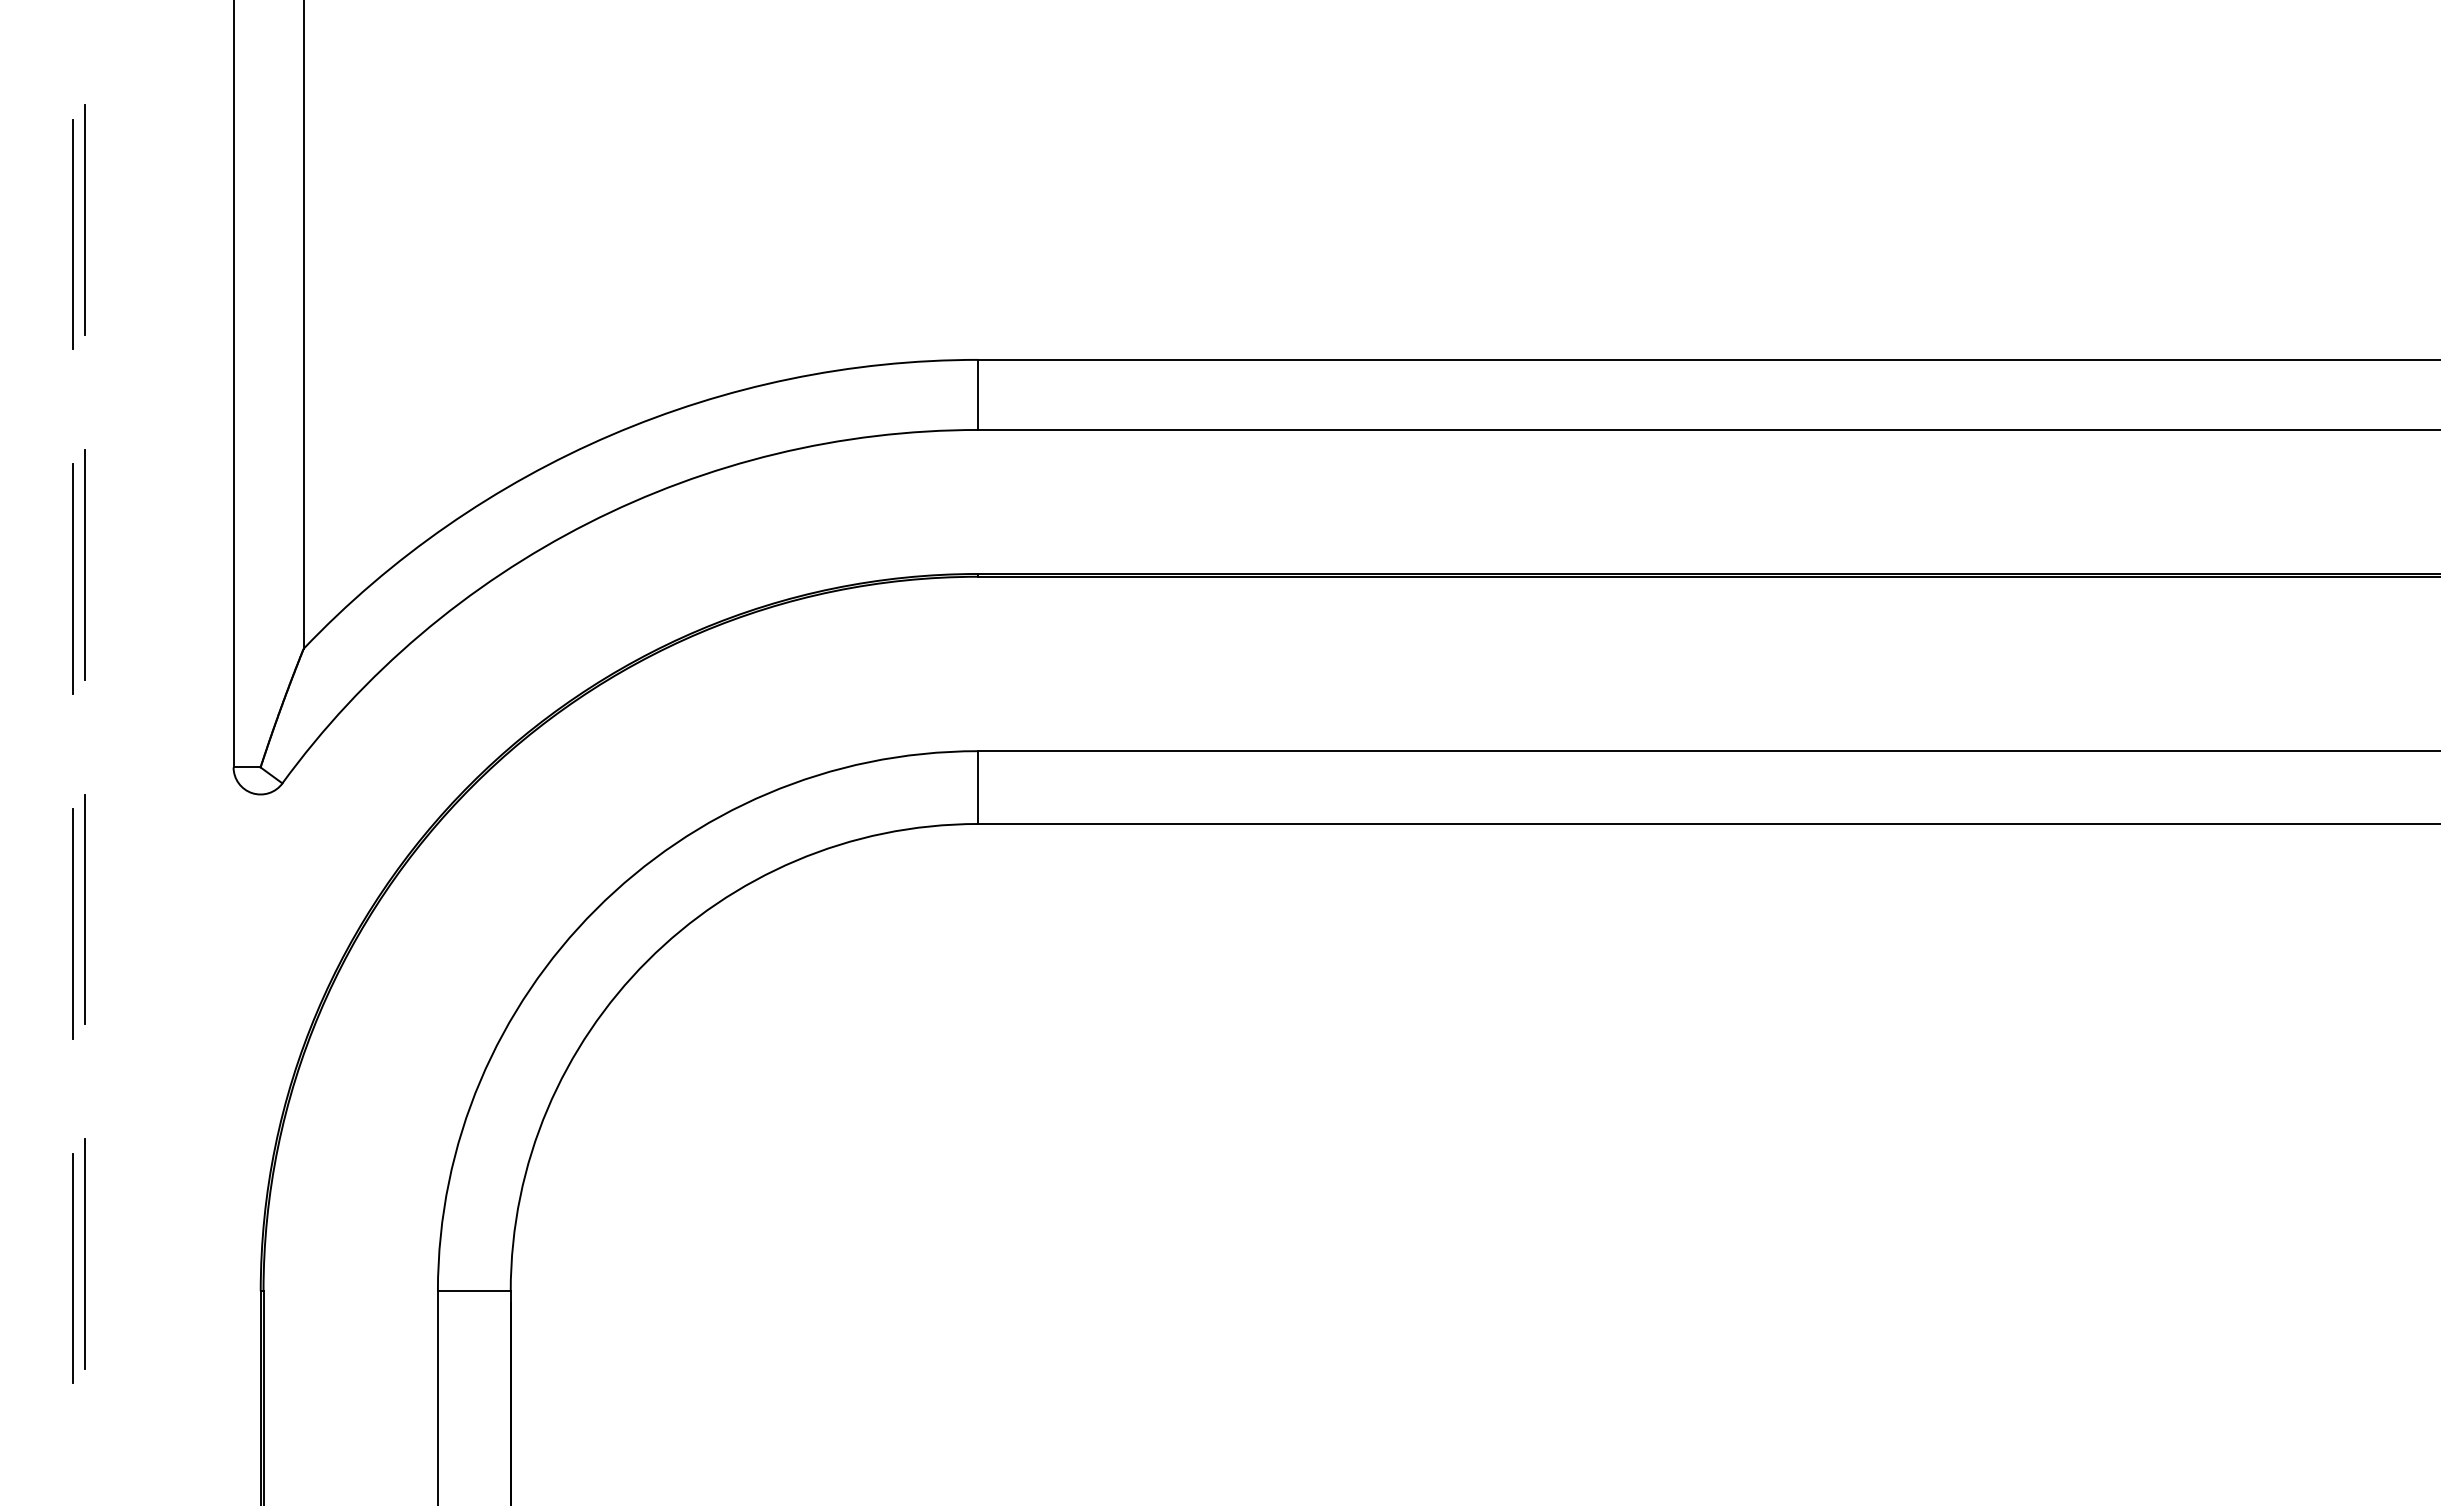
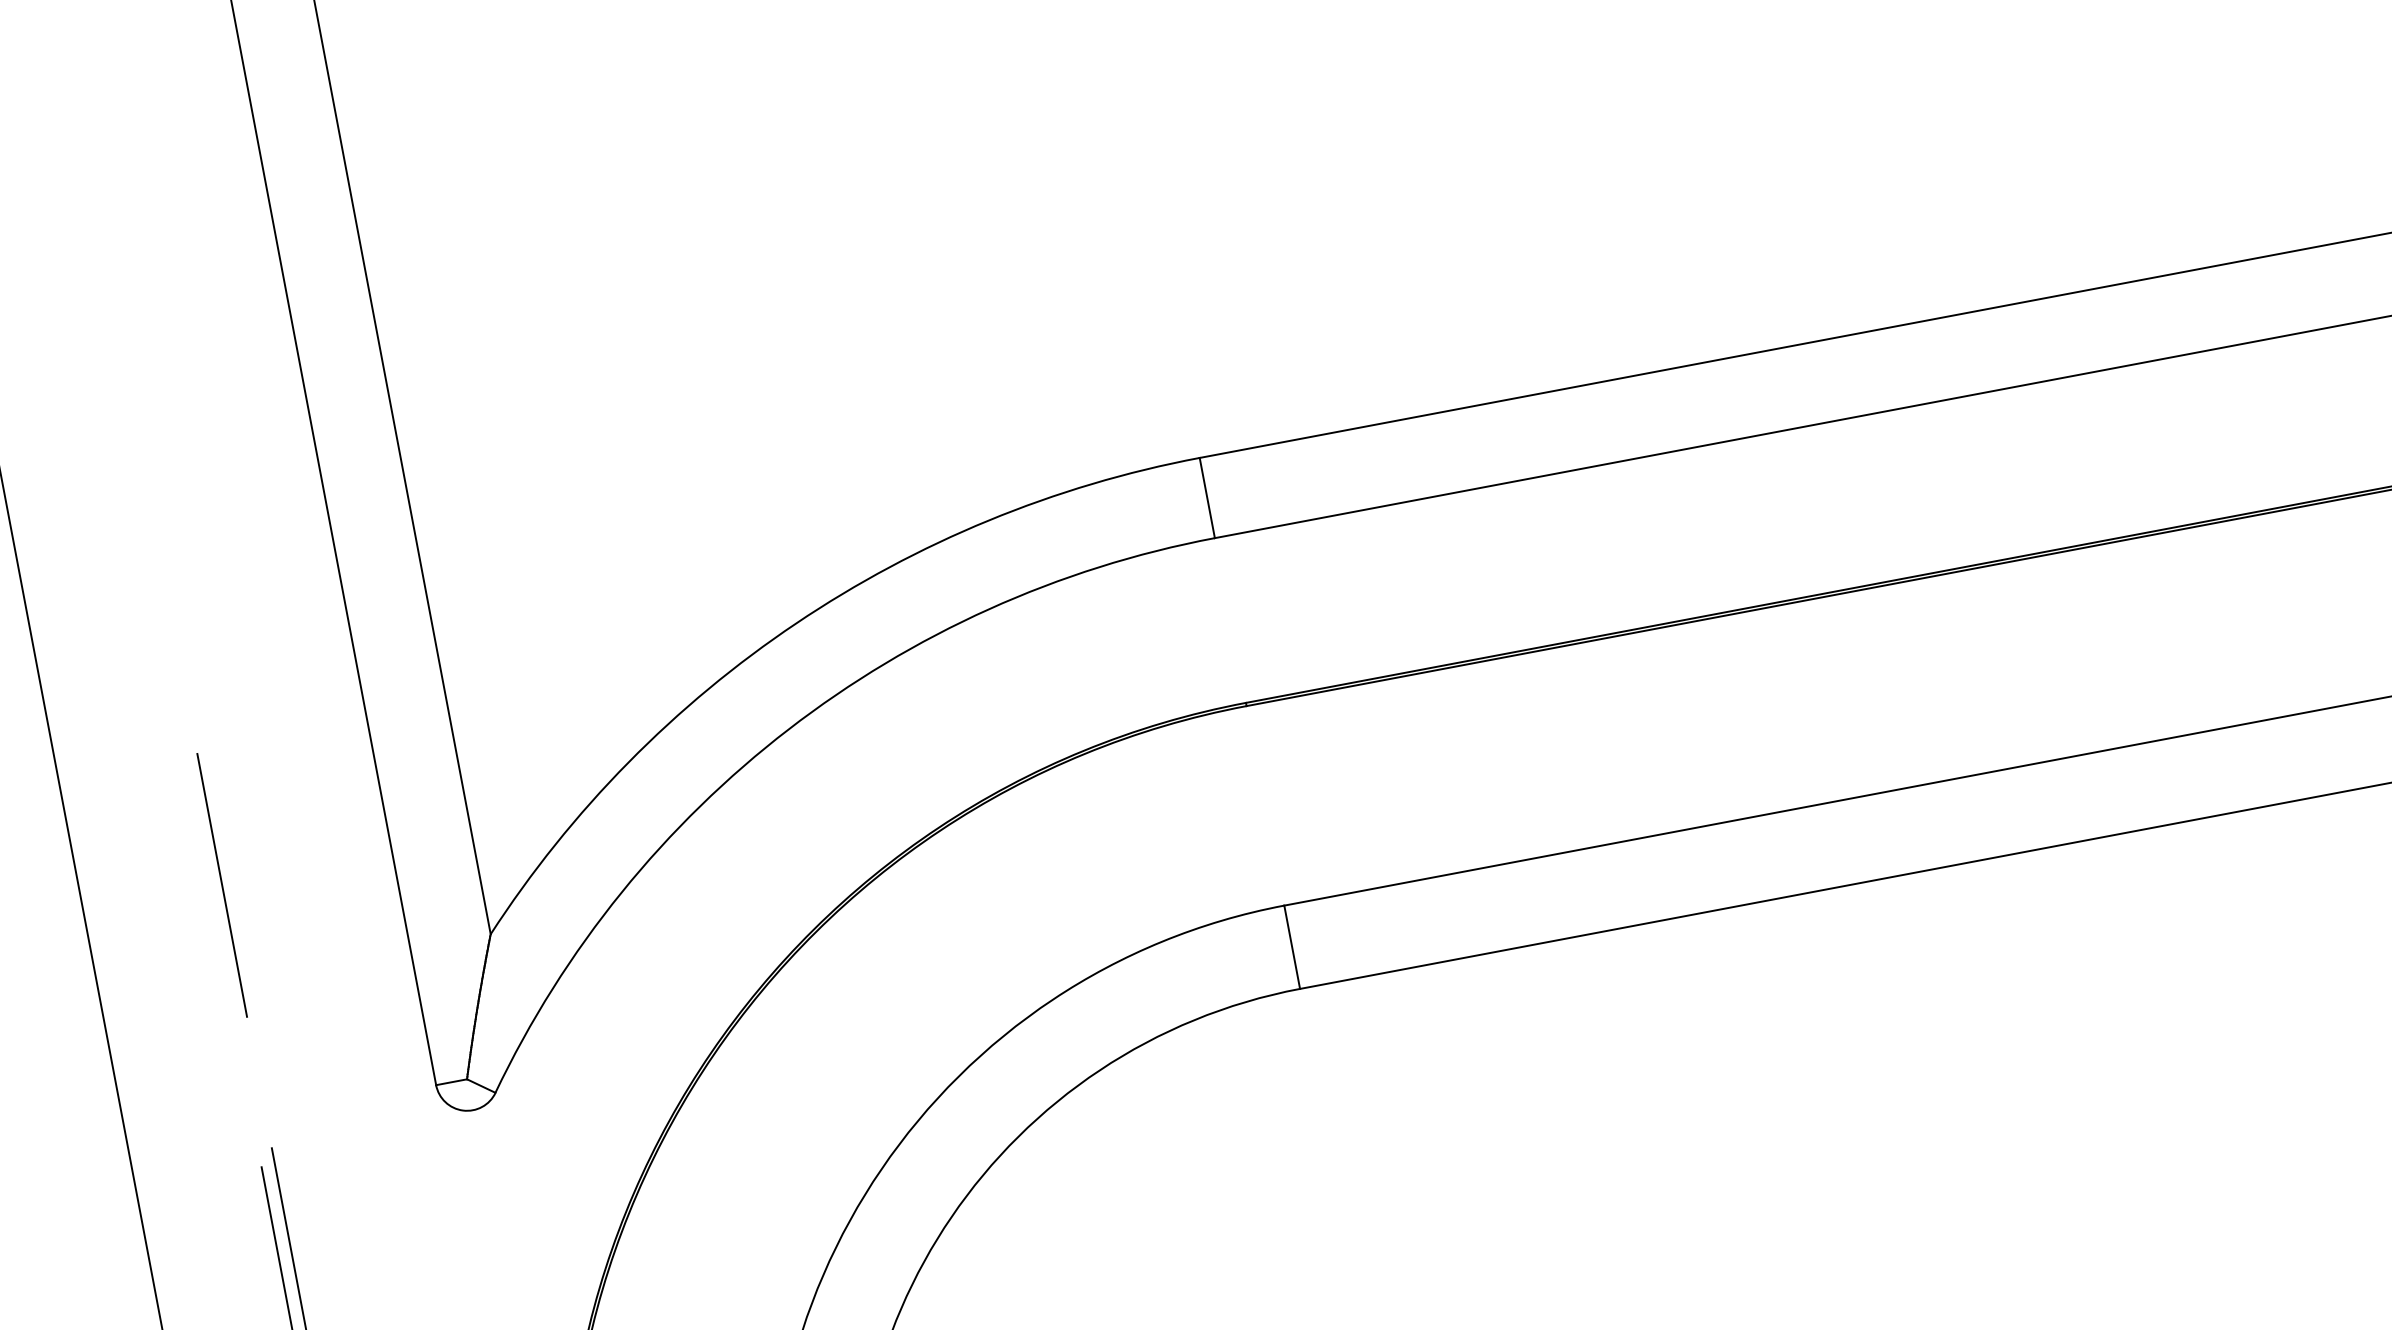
line: (84, 219) -> (147, 490), removed
line: (73, 234) -> (137, 510), removed
line: (73, 579) -> (212, 904), removed

